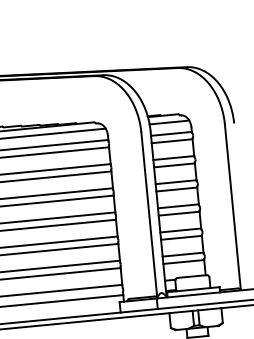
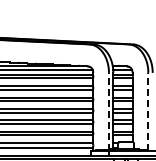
line: (233, 206) -> (148, 111), solid -> dashed
line: (148, 214) -> (108, 111), solid -> dashed

